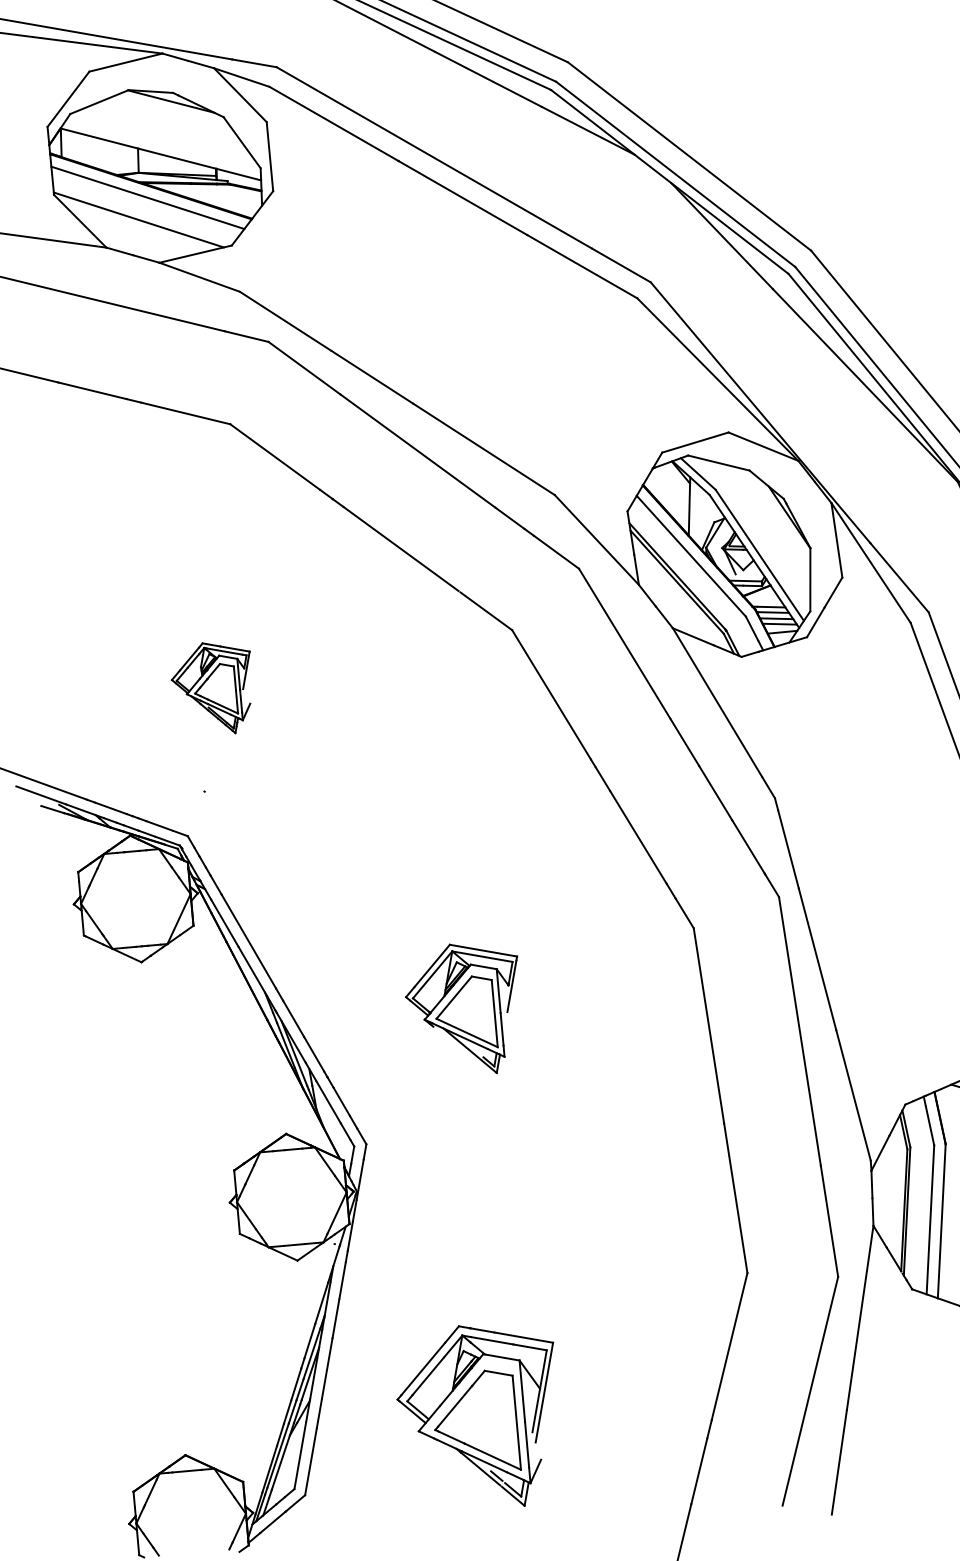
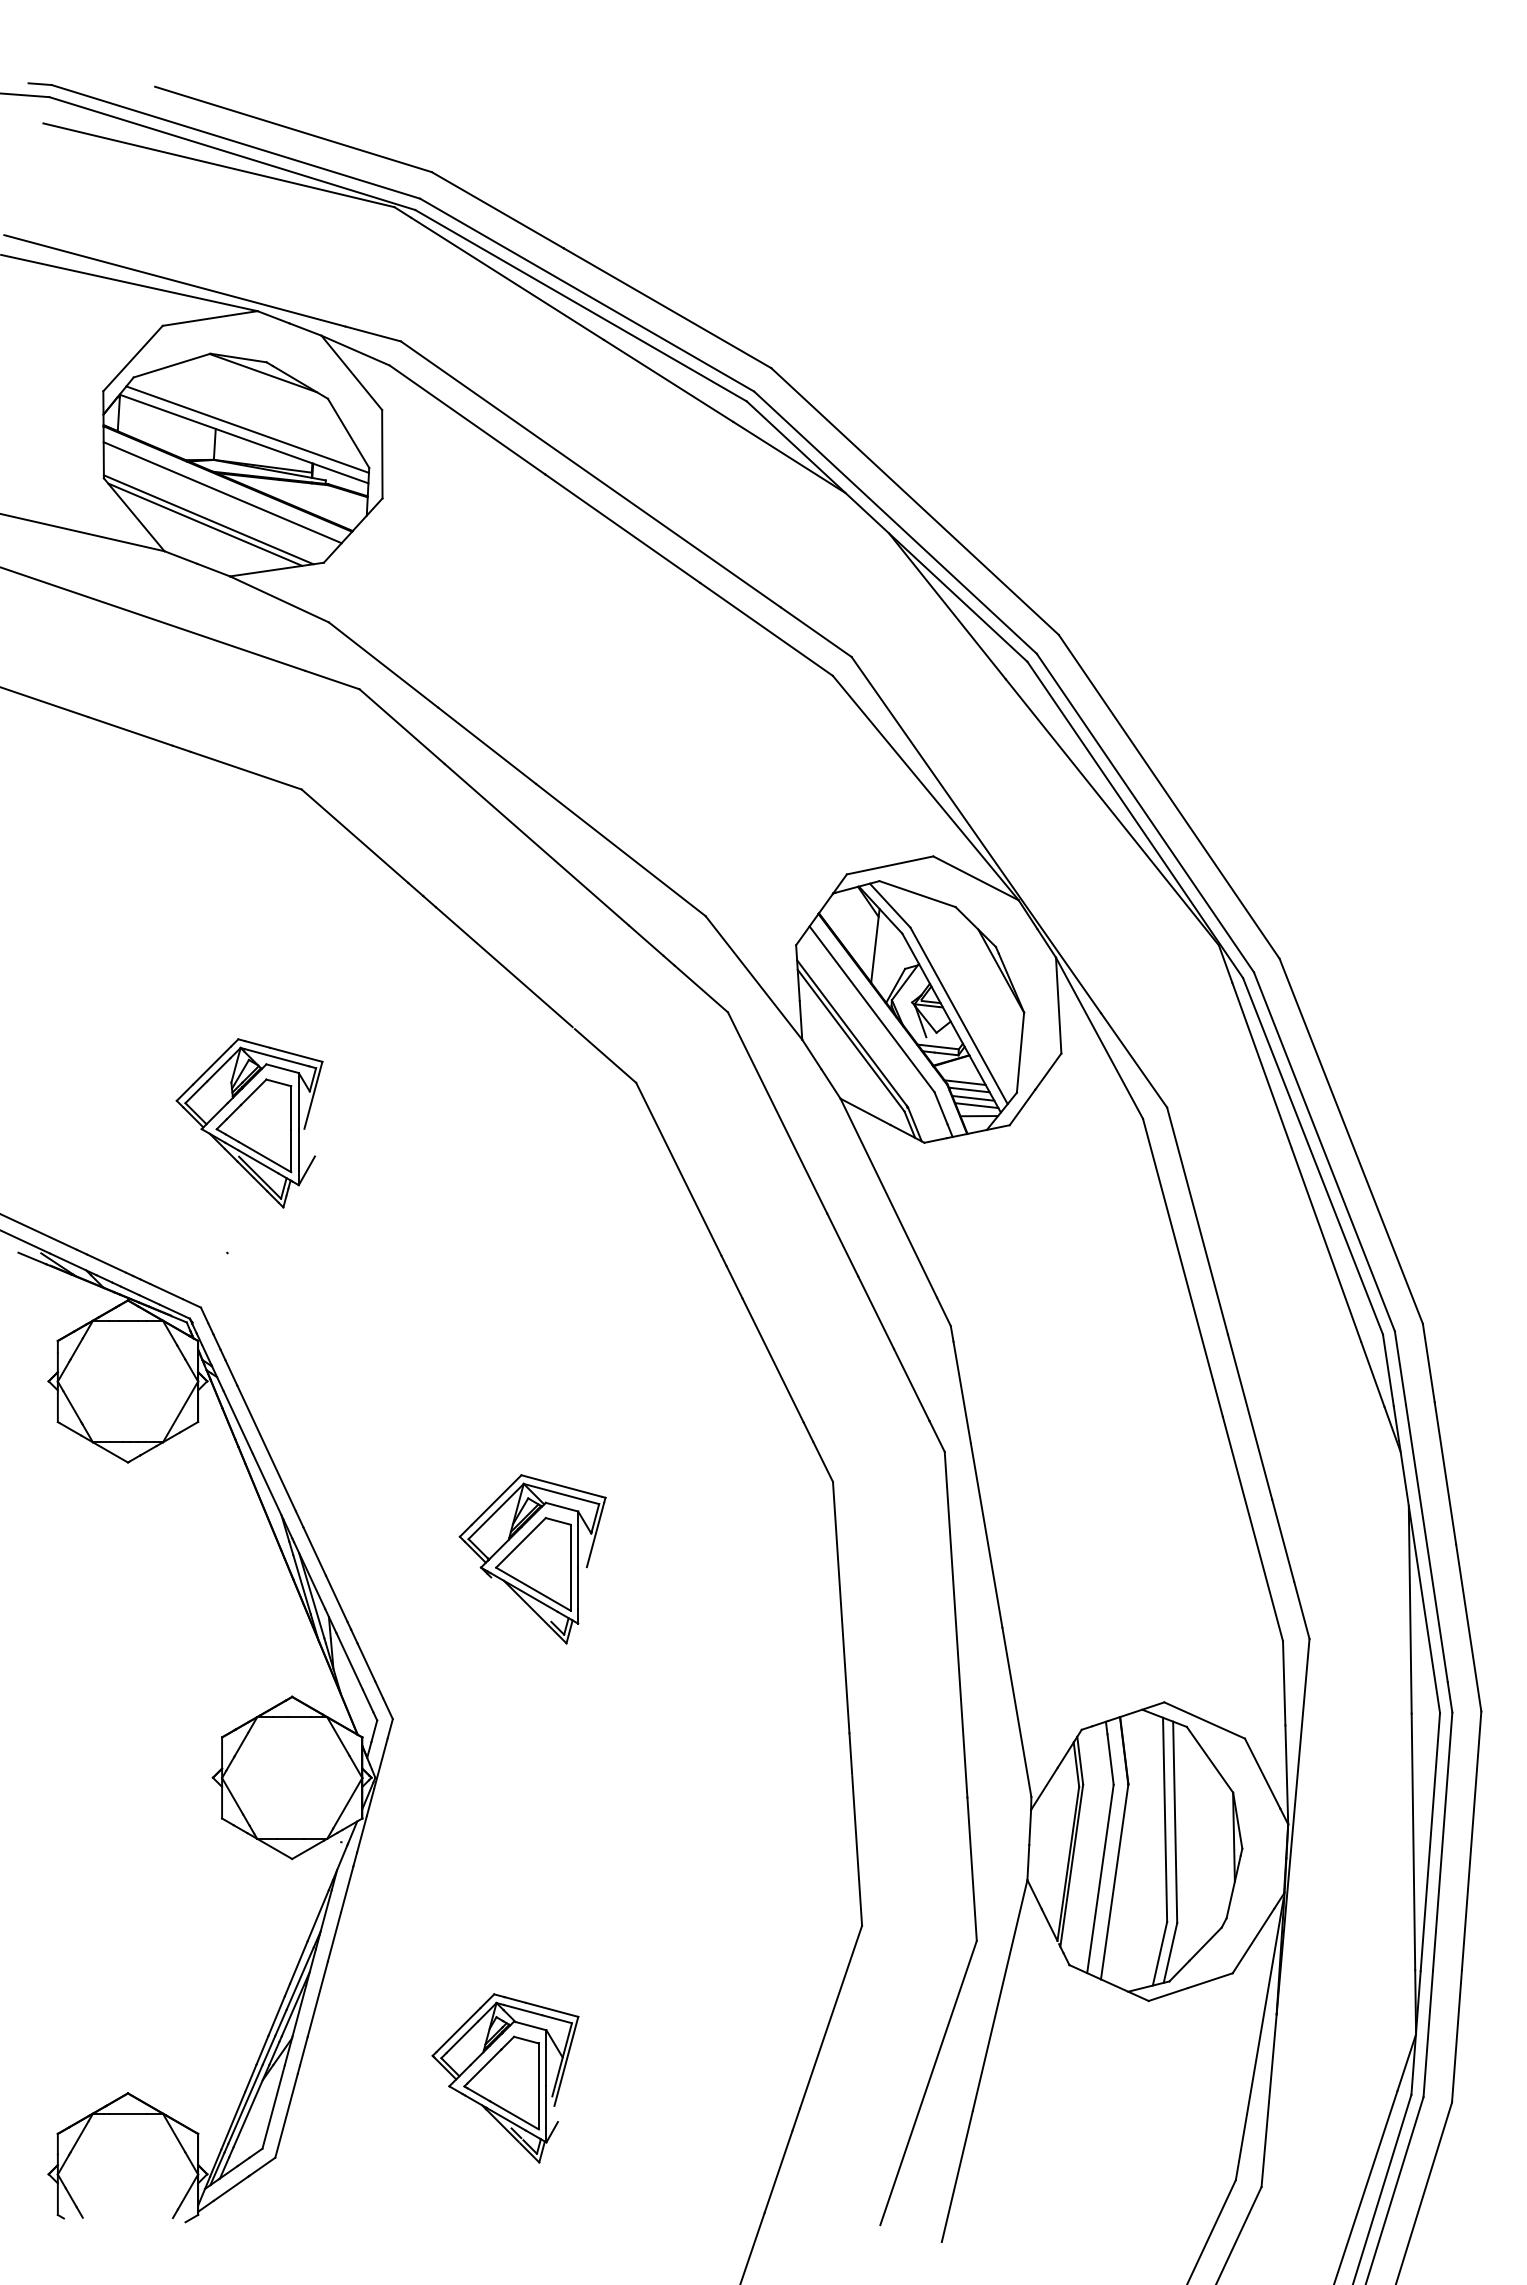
line: (162, 146) -> (247, 429), added
line: (136, 223) -> (205, 524), added
part: (212, 688) -> (249, 1123), size x1.43
part: (479, 1417) -> (505, 2078), size x0.71

